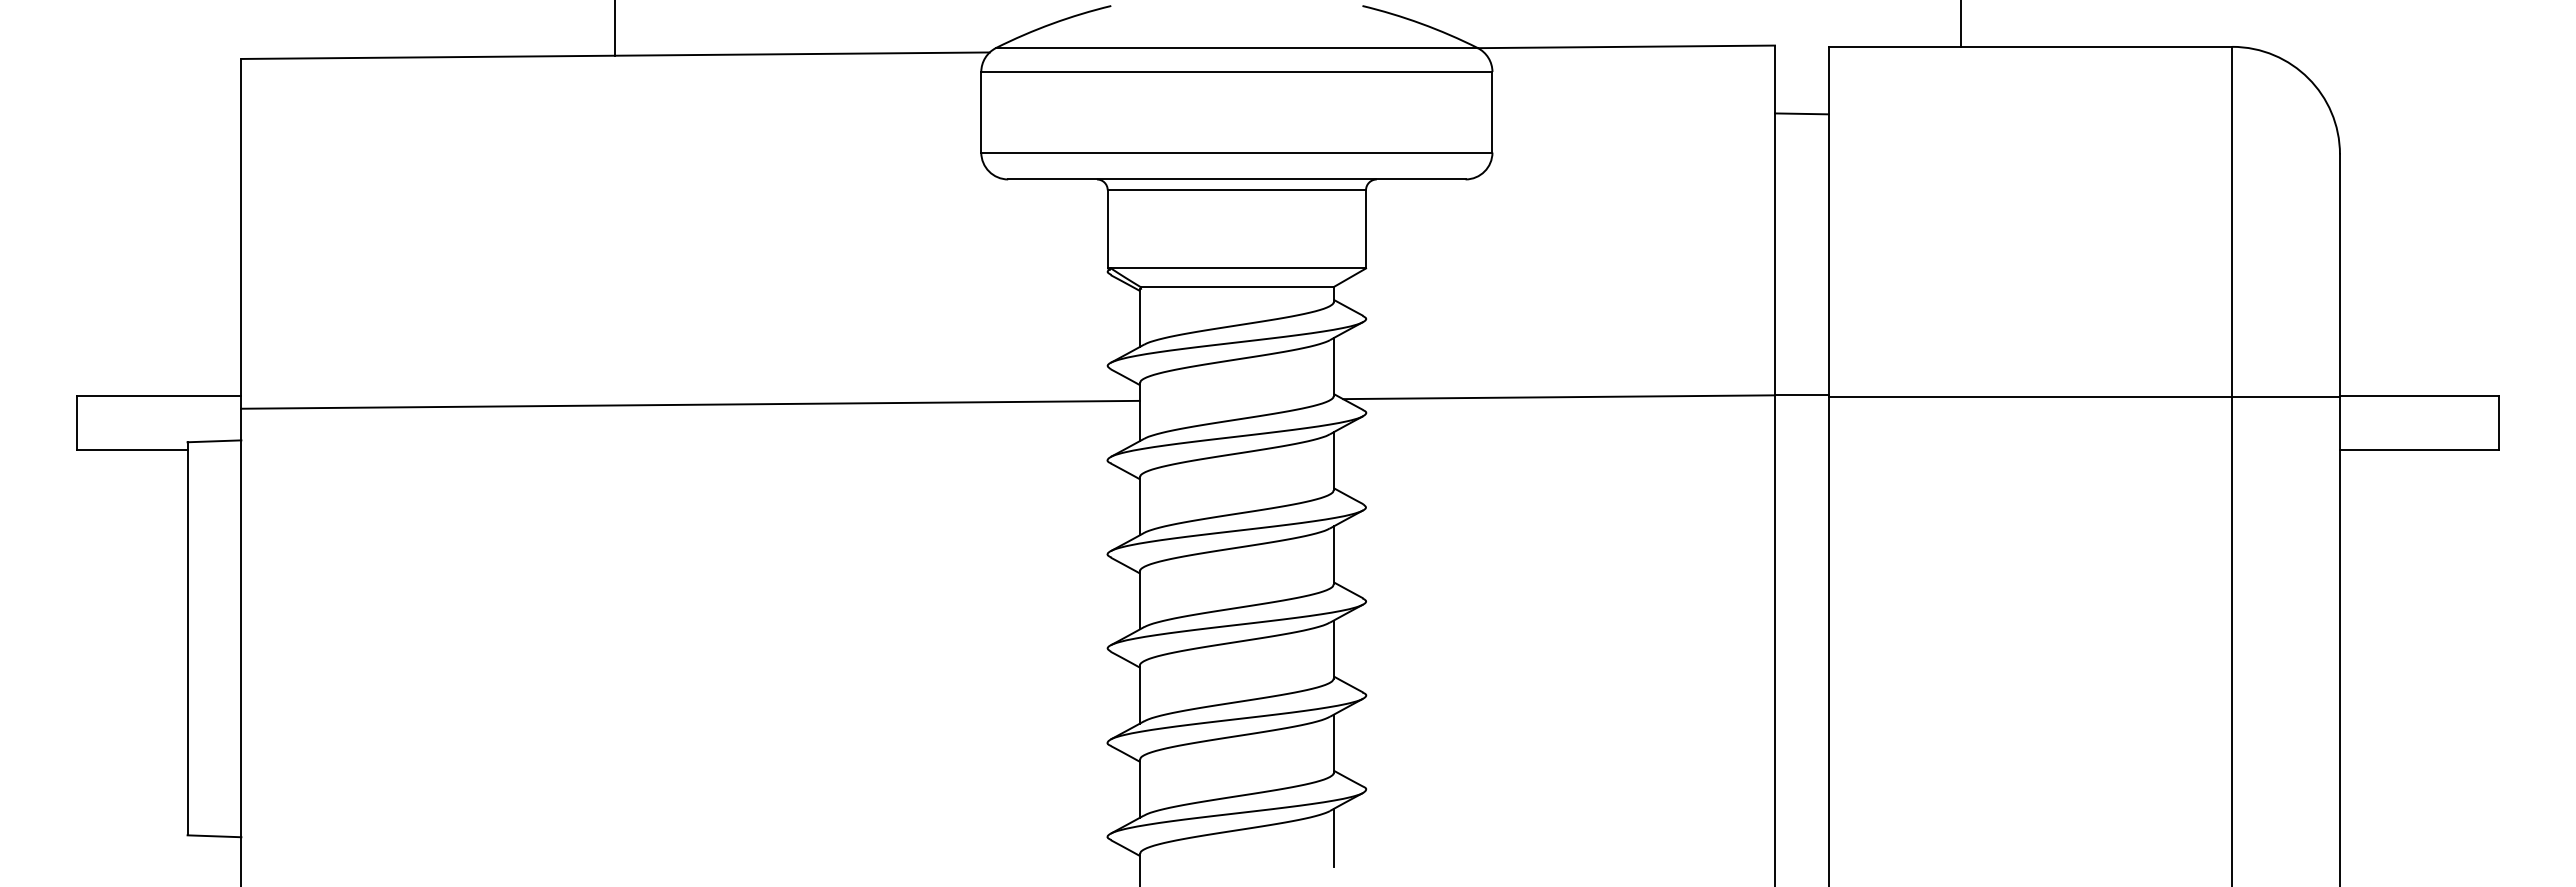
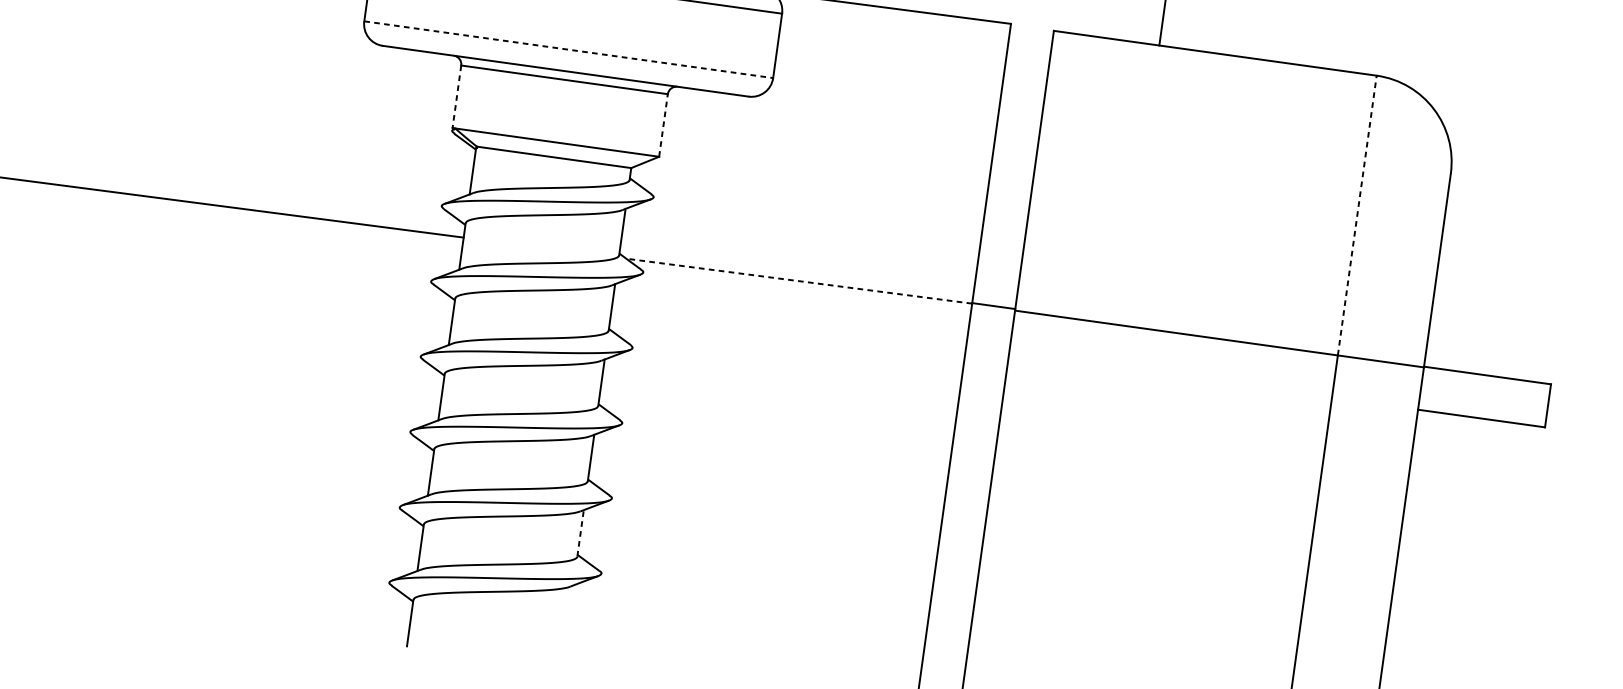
line: (1801, 113) -> (1024, 81), removed
line: (1236, 152) -> (568, 49), solid -> dashed
line: (2232, 221) -> (1357, 215), solid -> dashed
line: (1366, 228) -> (663, 124), solid -> dashed
line: (1107, 229) -> (456, 96), solid -> dashed
line: (1559, 397) -> (799, 281), solid -> dashed
line: (1333, 743) -> (580, 533), solid -> dashed
line: (1333, 837) -> (570, 608), removed

